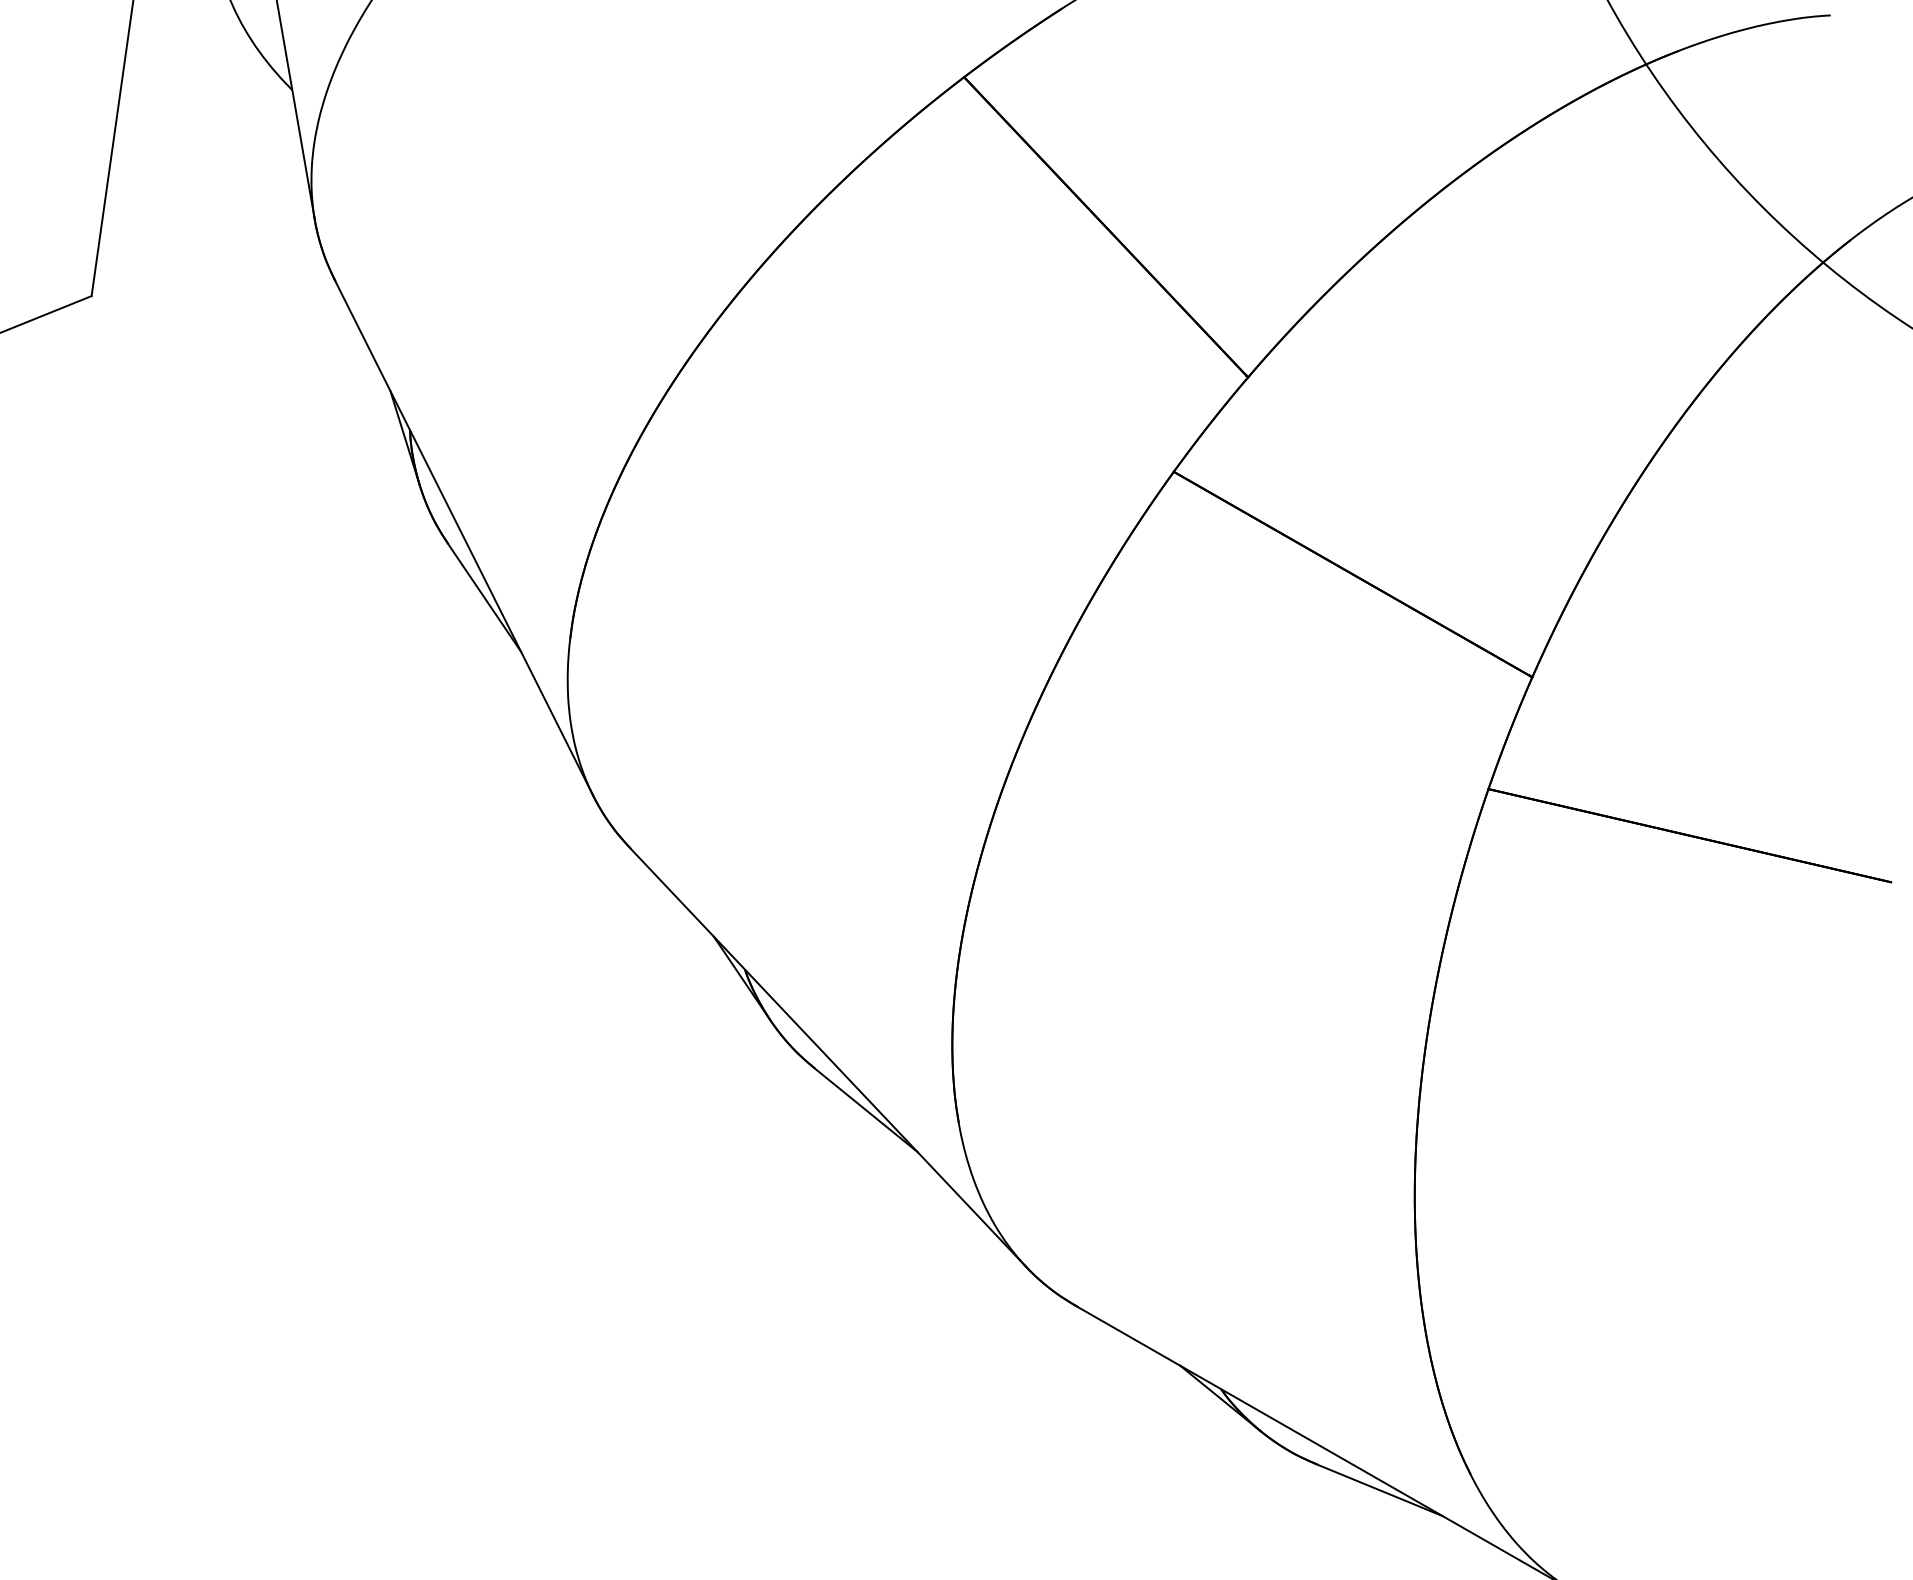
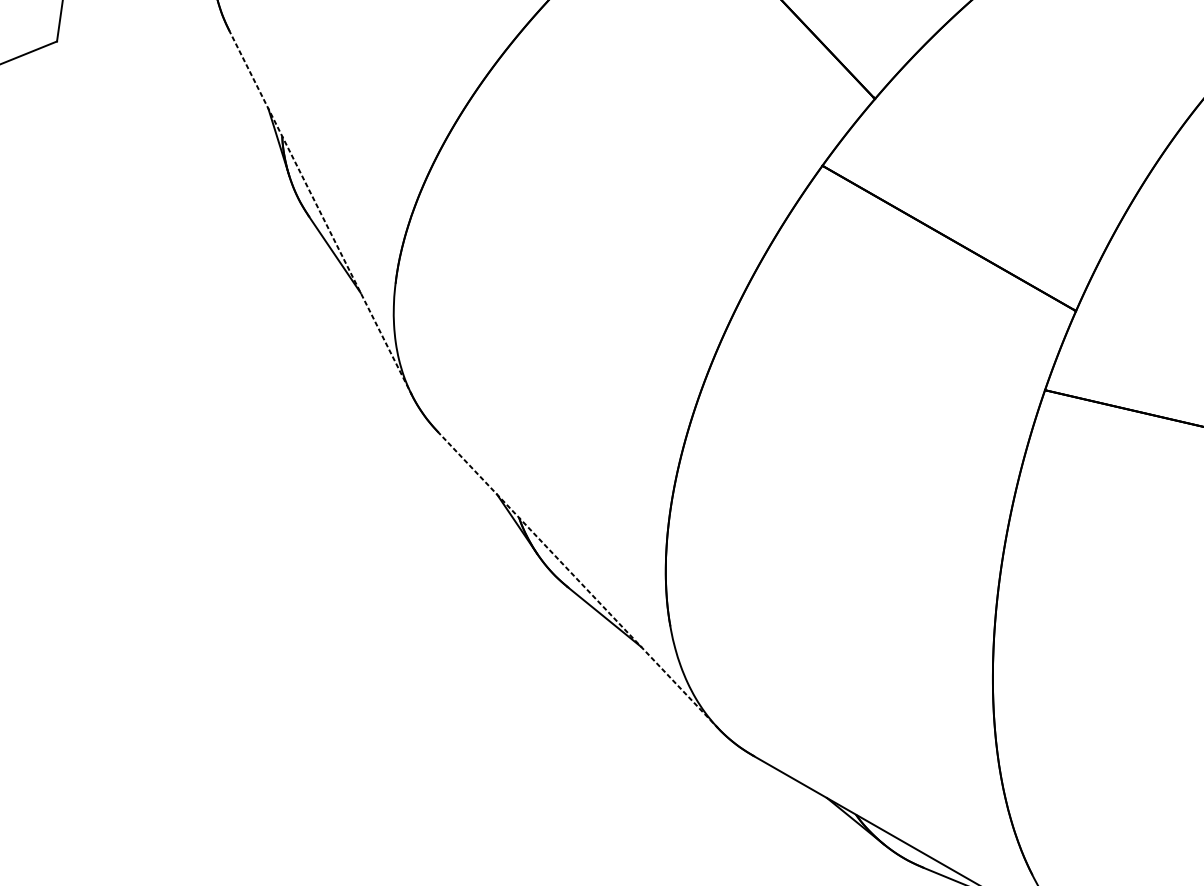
line: (463, 537) -> (320, 212), solid -> dashed
line: (827, 1057) -> (577, 580), solid -> dashed

